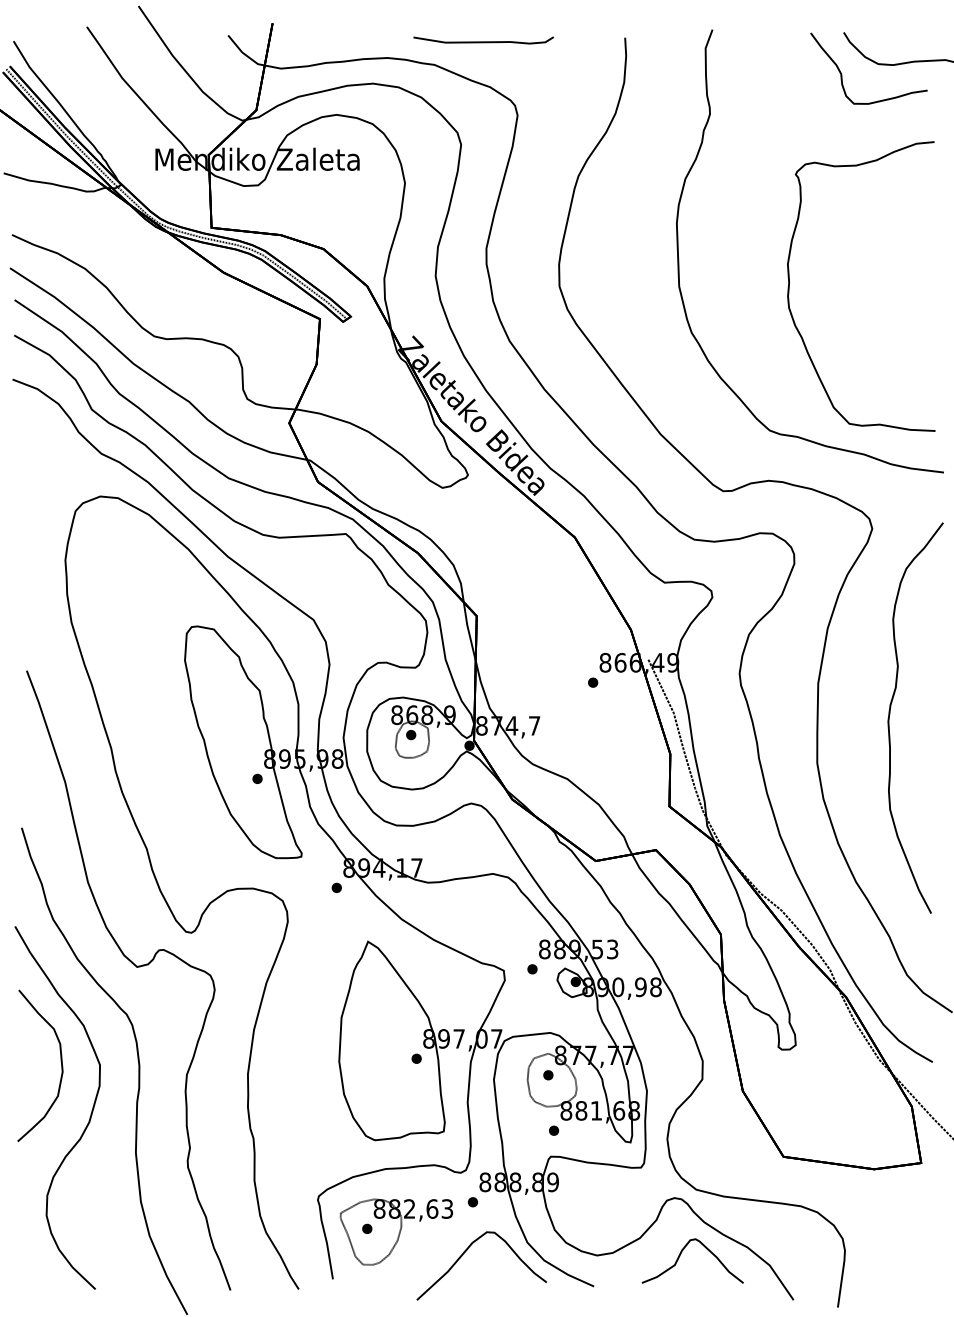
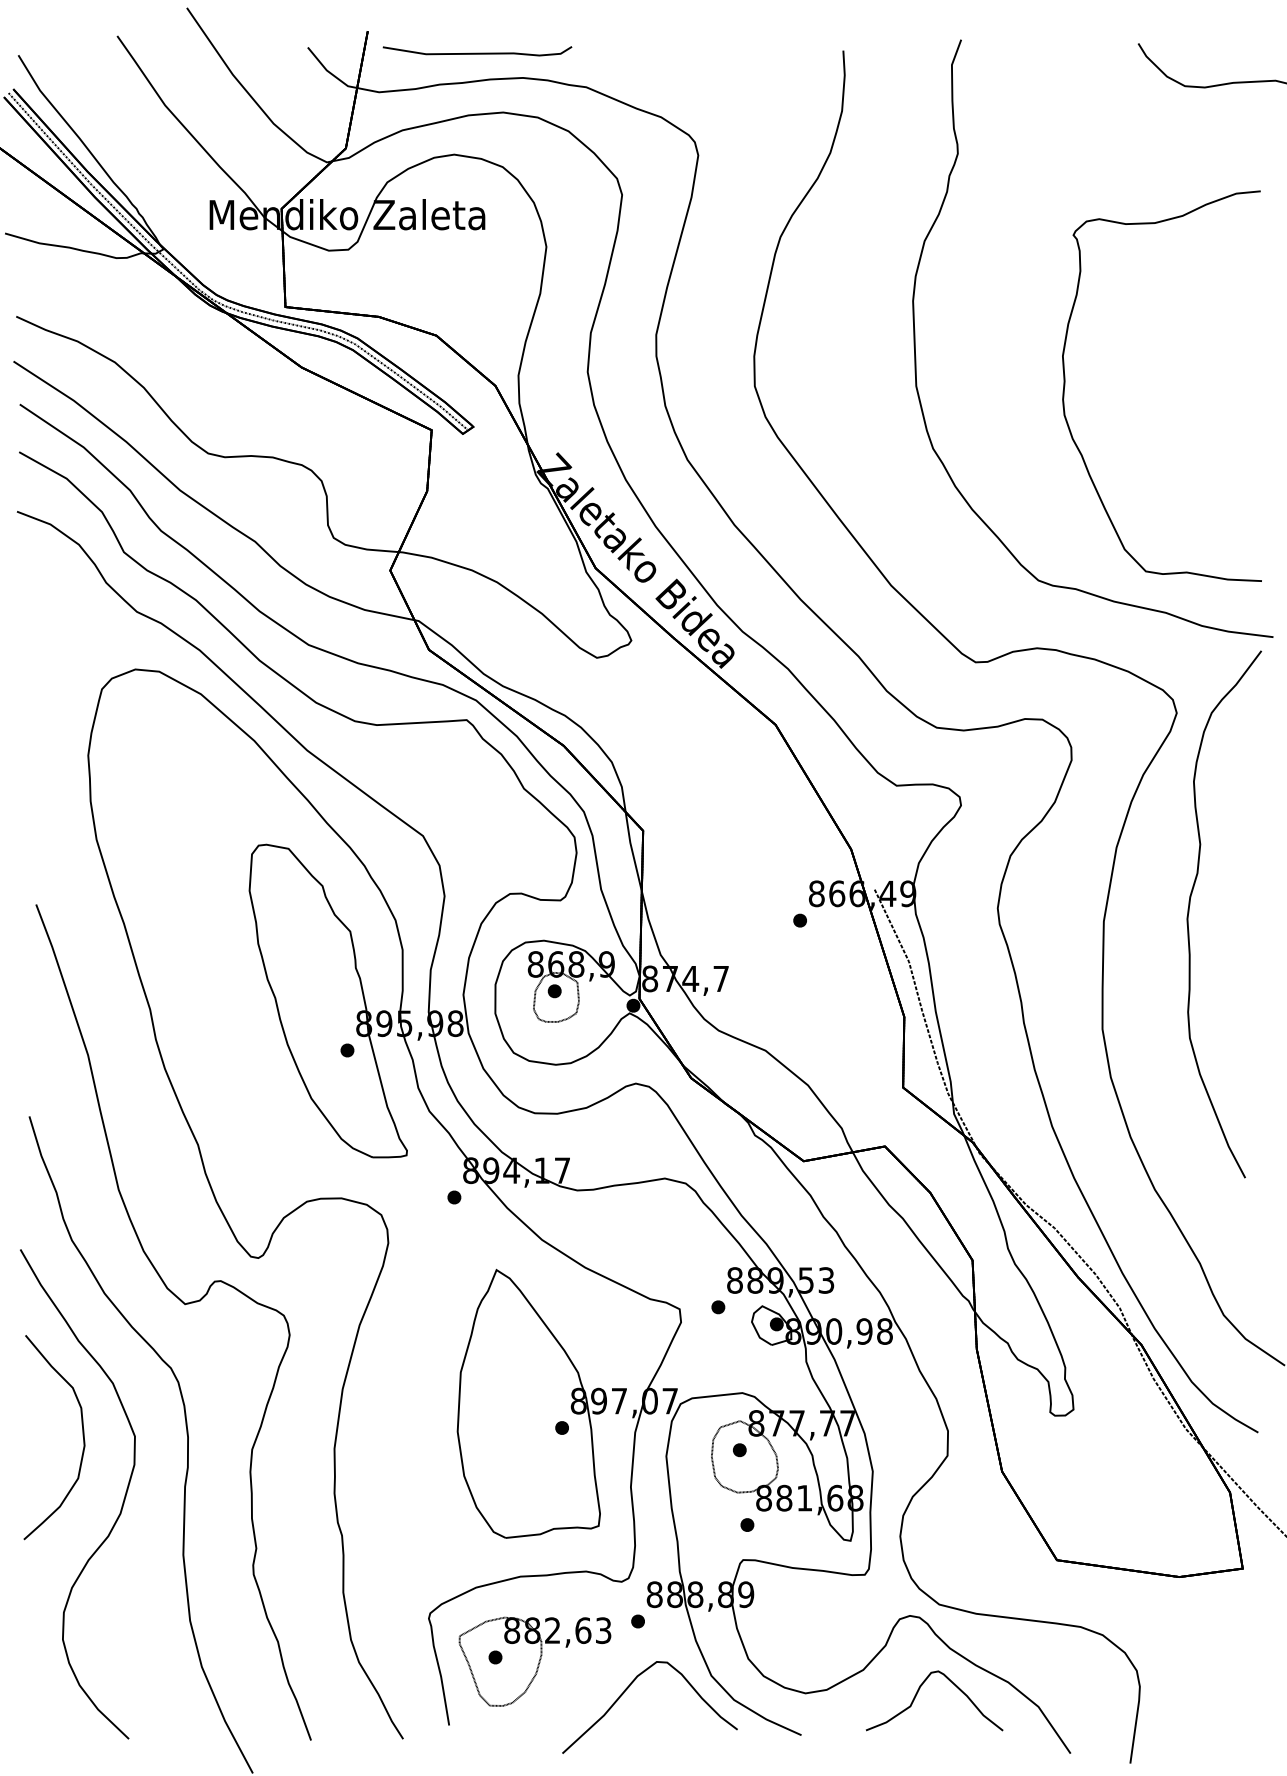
curve: (483, 41) -> (477, 52), moved
curve: (841, 73) -> (1135, 98), removed
curve: (889, 717) -> (1189, 913), moved

